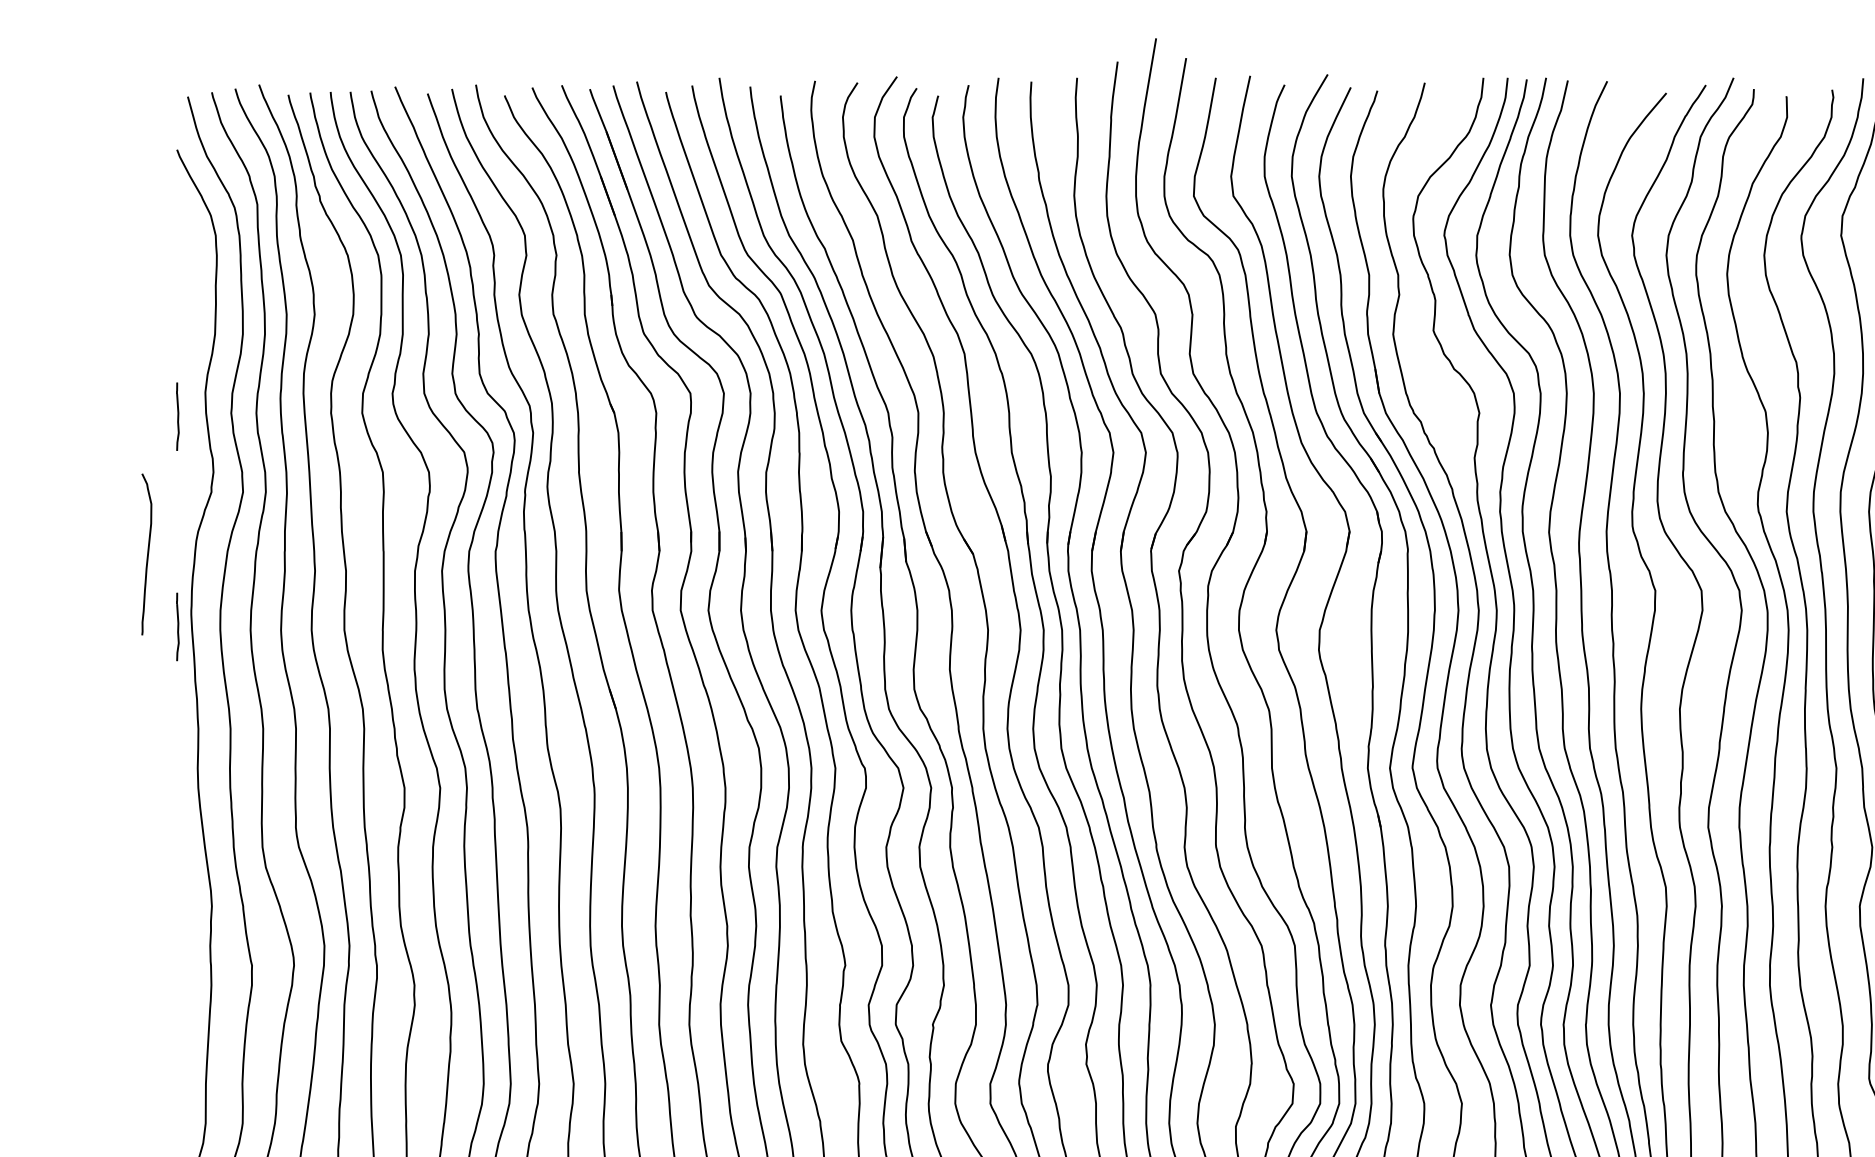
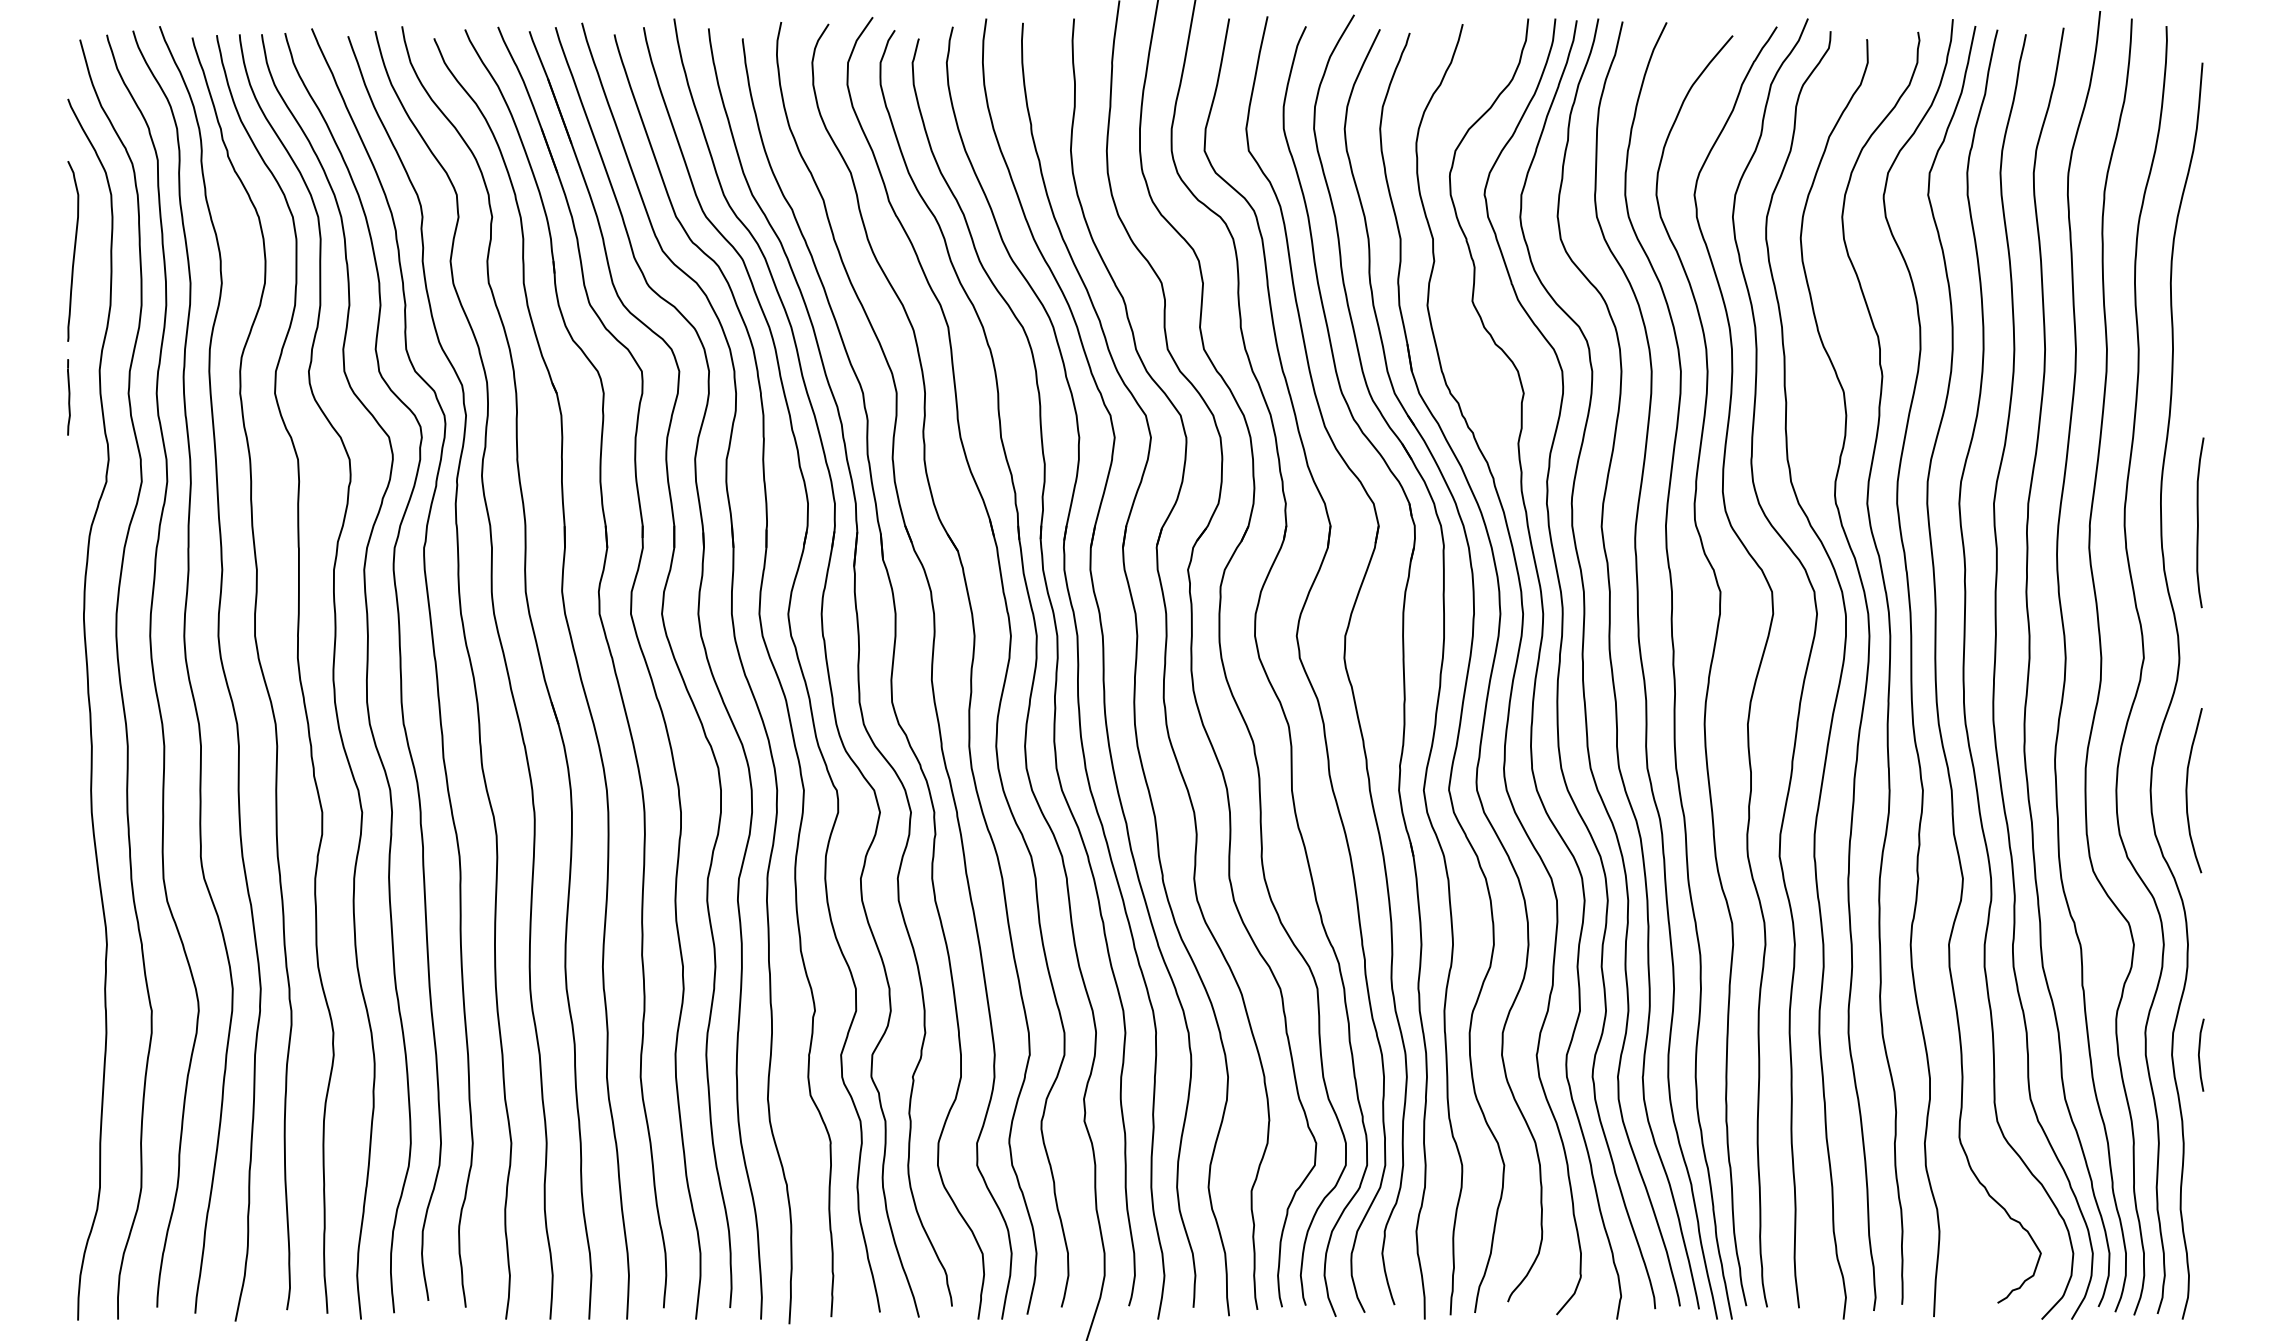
curve: (147, 554) -> (73, 251), moved
line: (177, 627) -> (68, 632), removed

